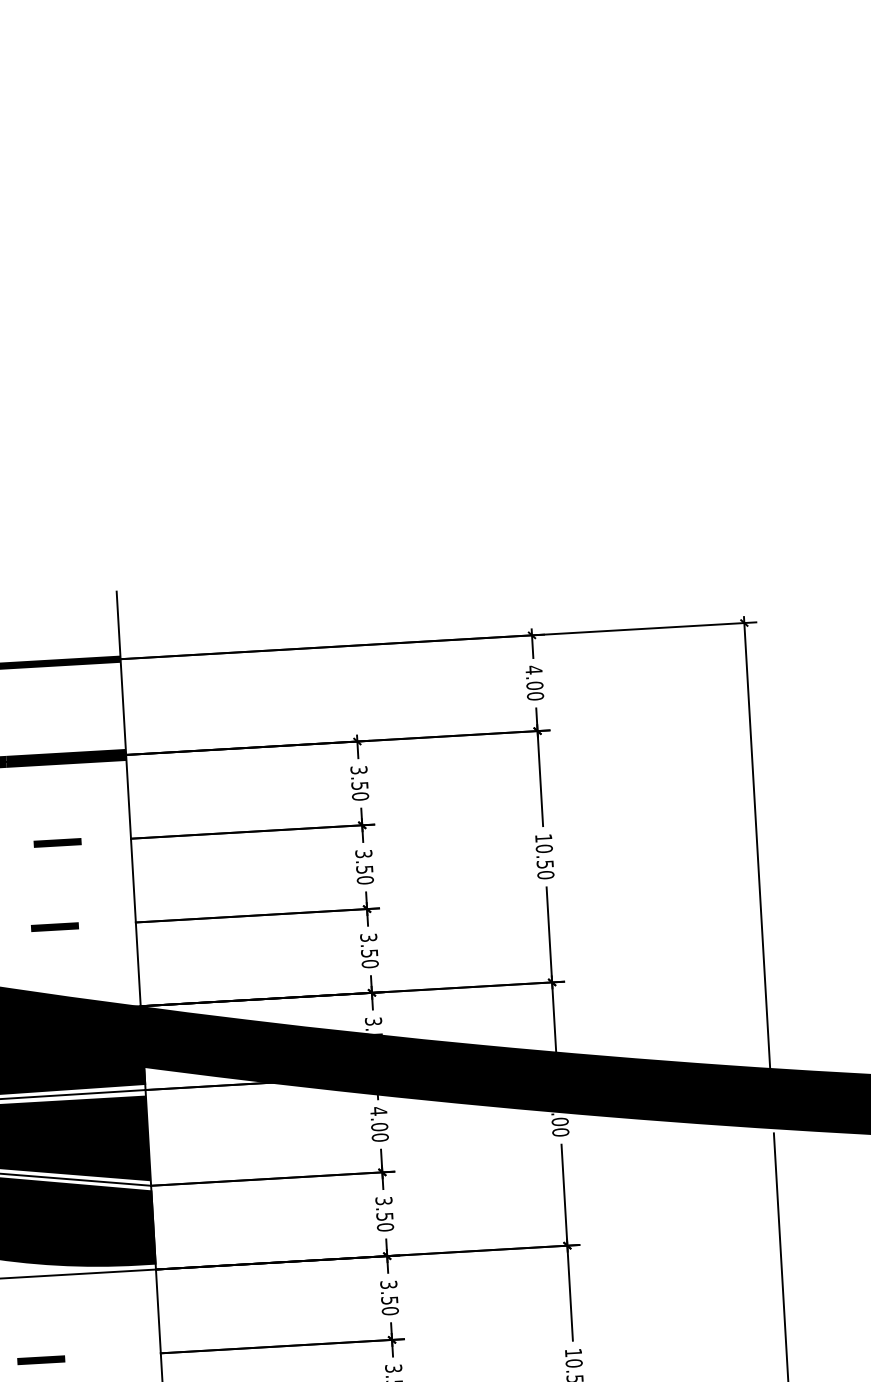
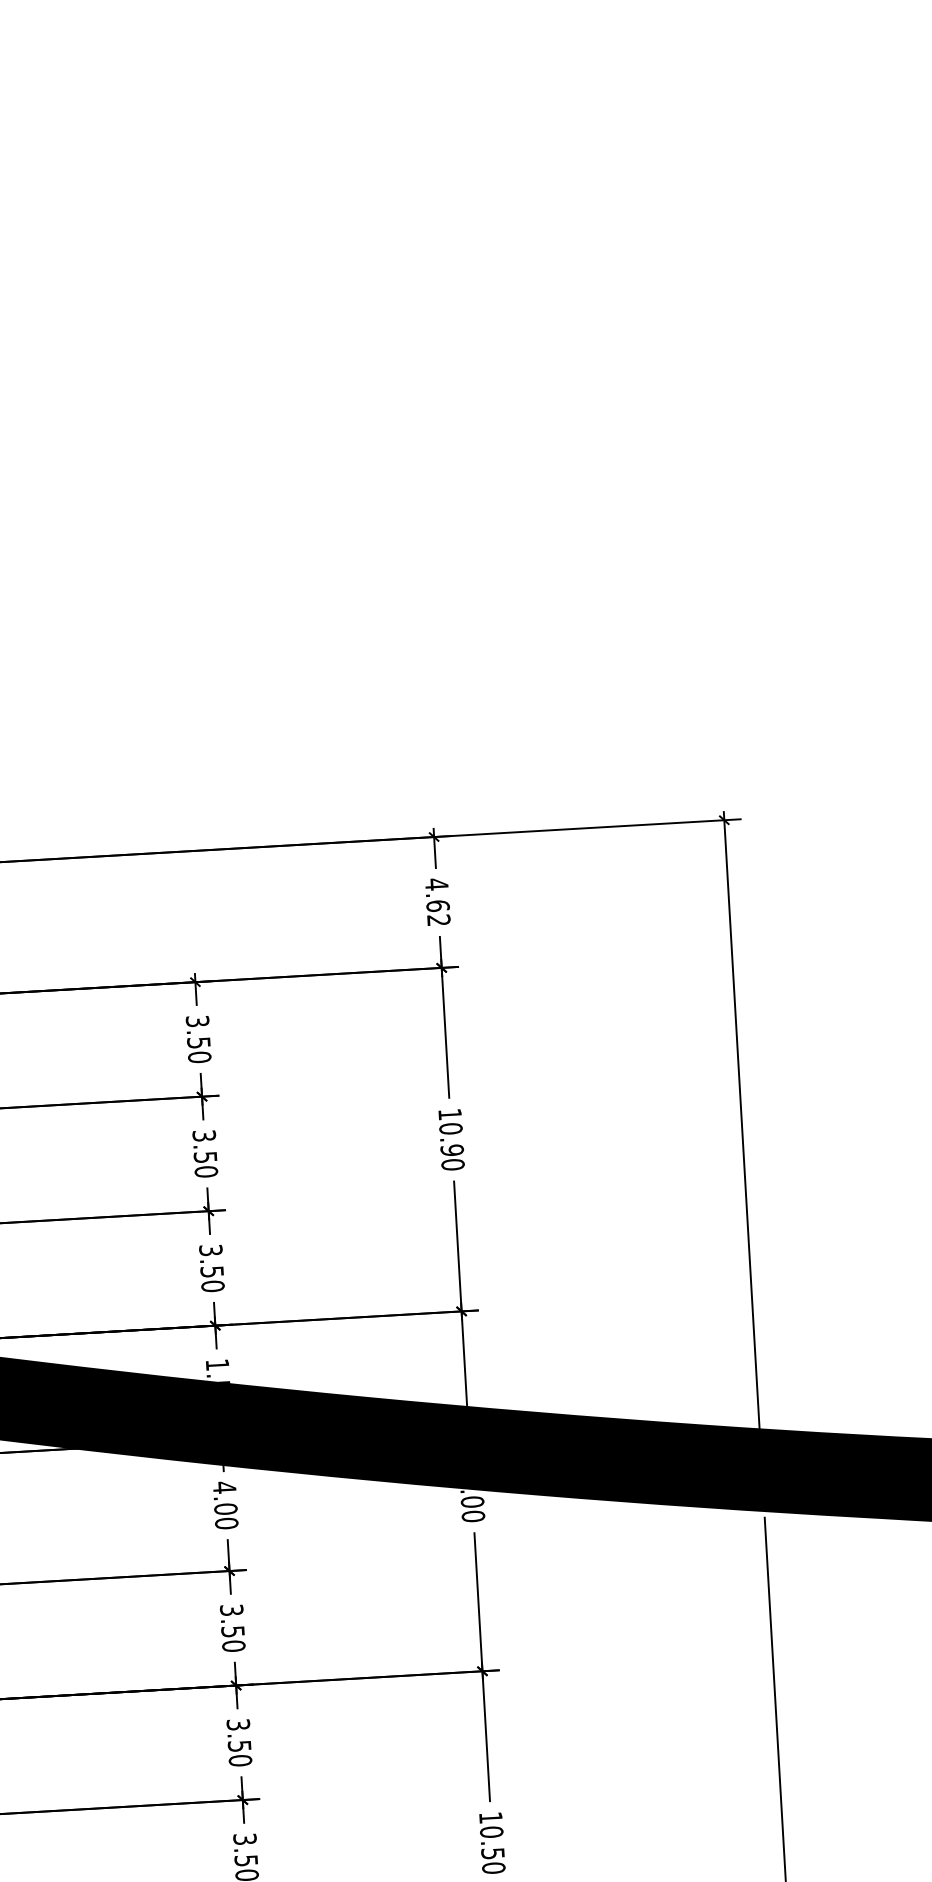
text: (535, 690) -> (438, 912), 4.00 -> 4.62
text: (545, 864) -> (452, 1150), 10.50 -> 10.90
text: (373, 1021) -> (217, 1364), 3.50 -> 1.50

